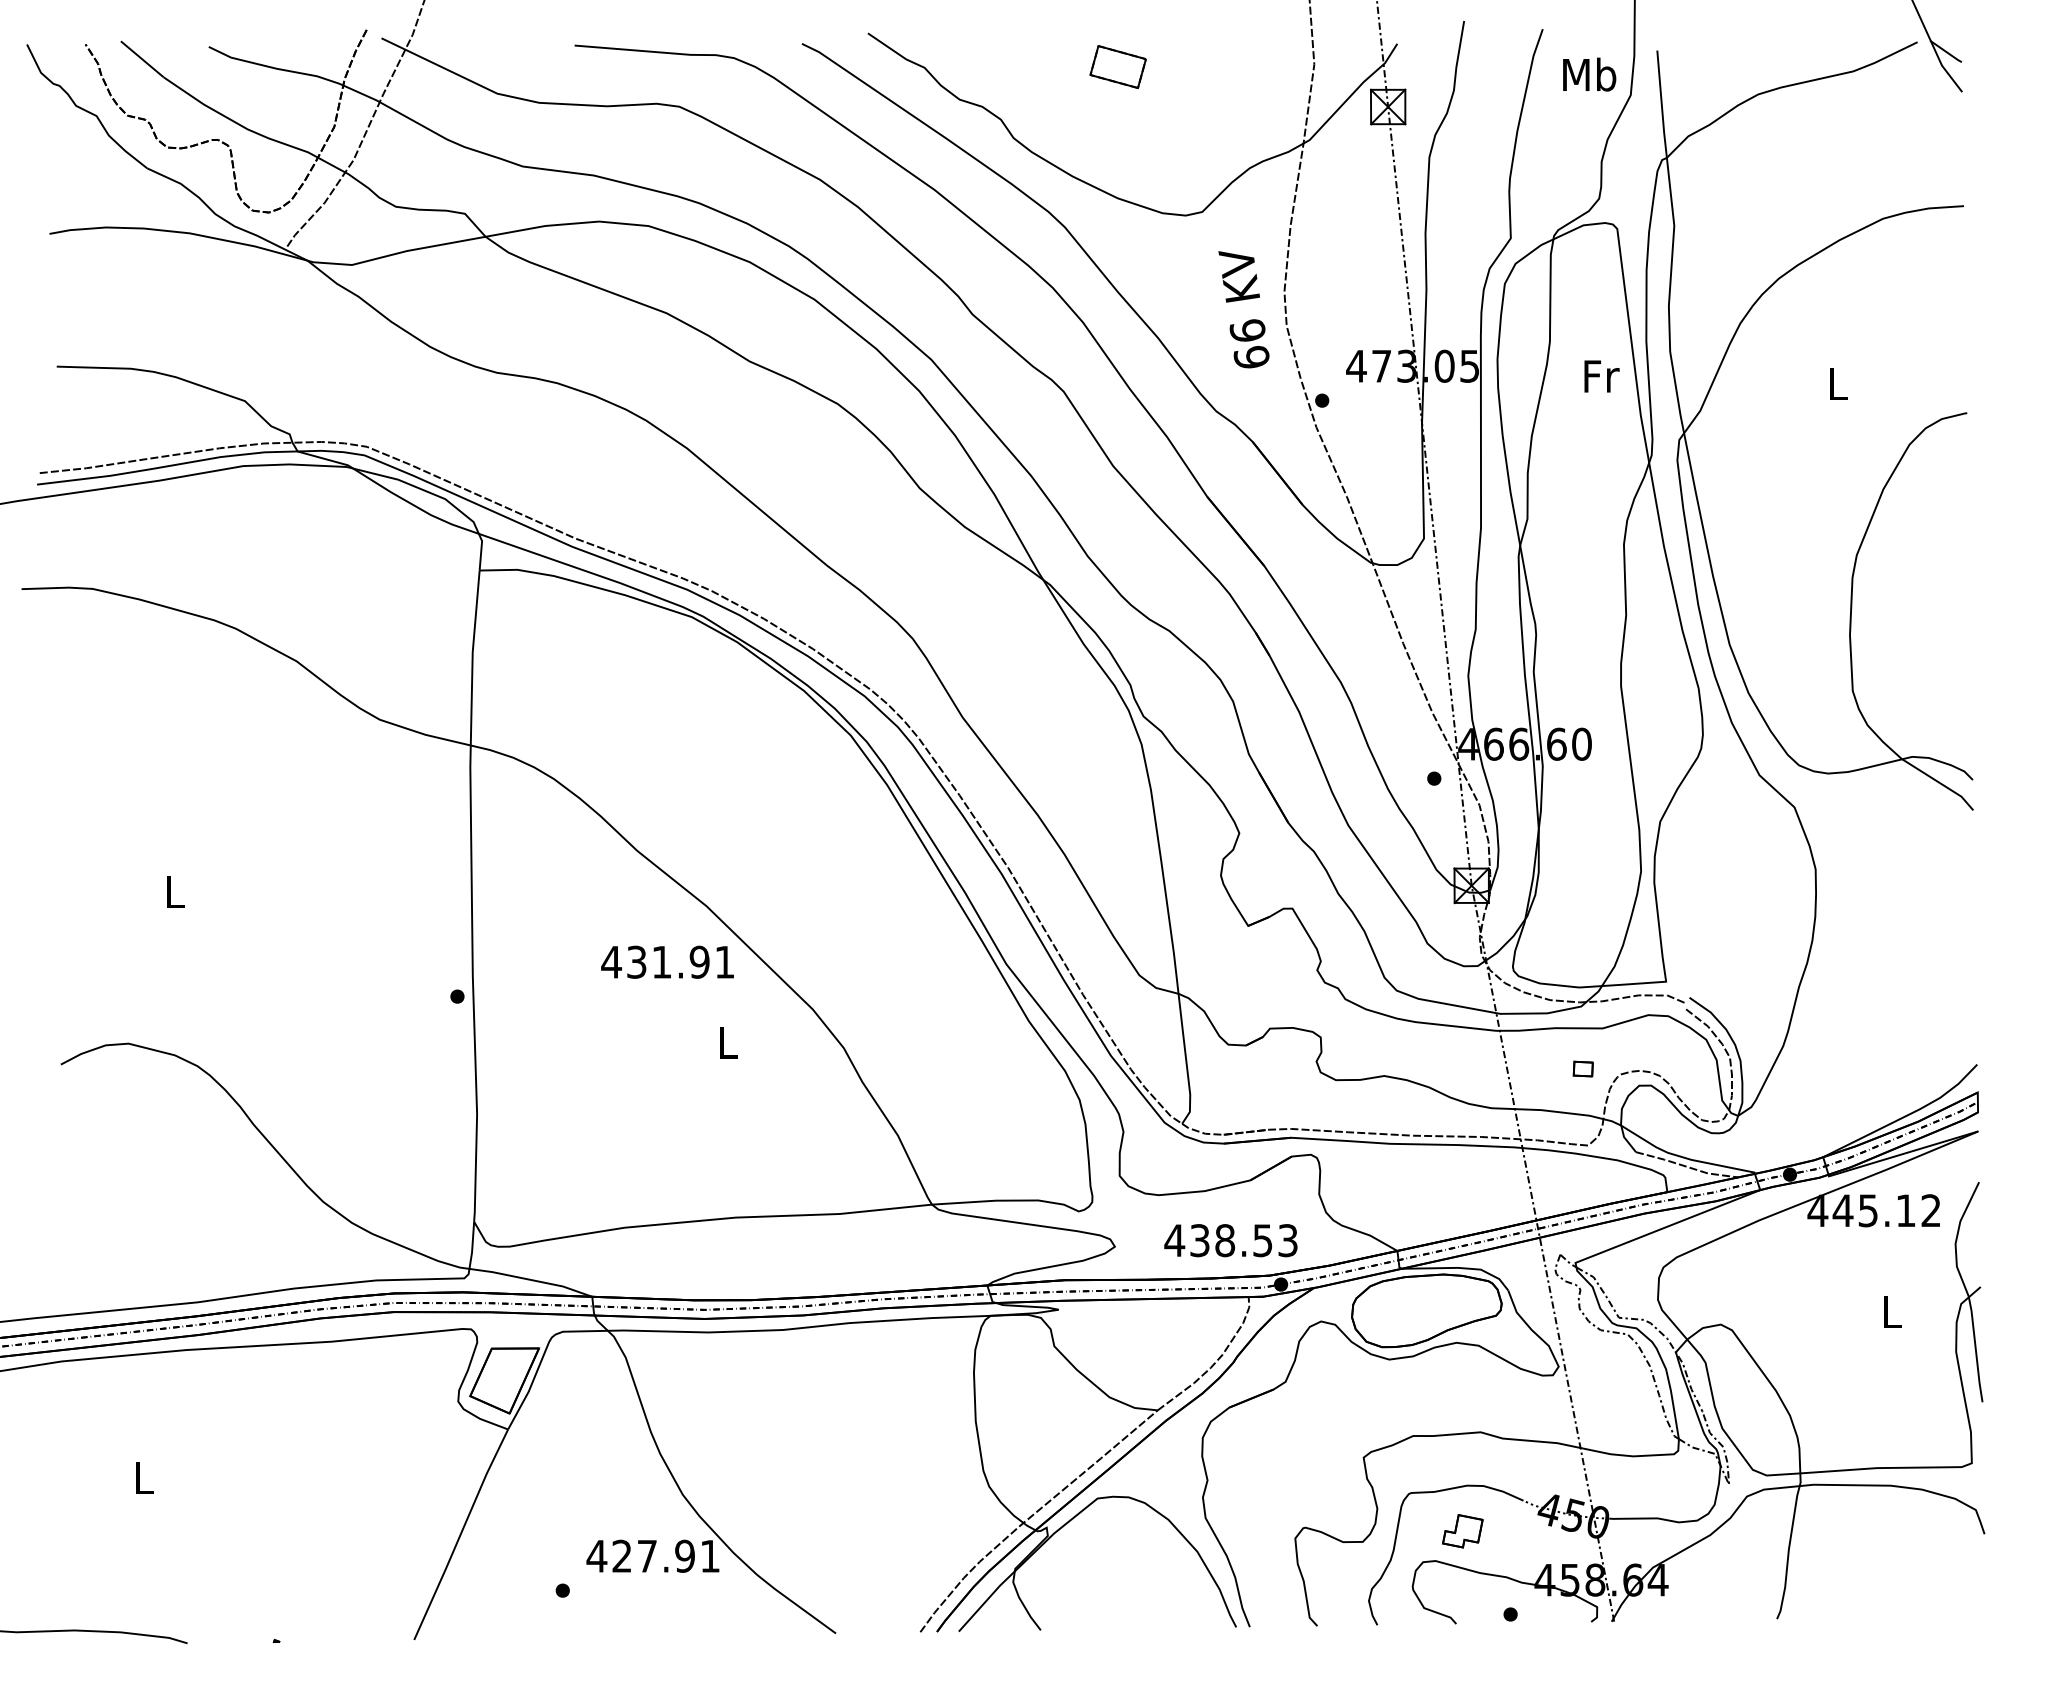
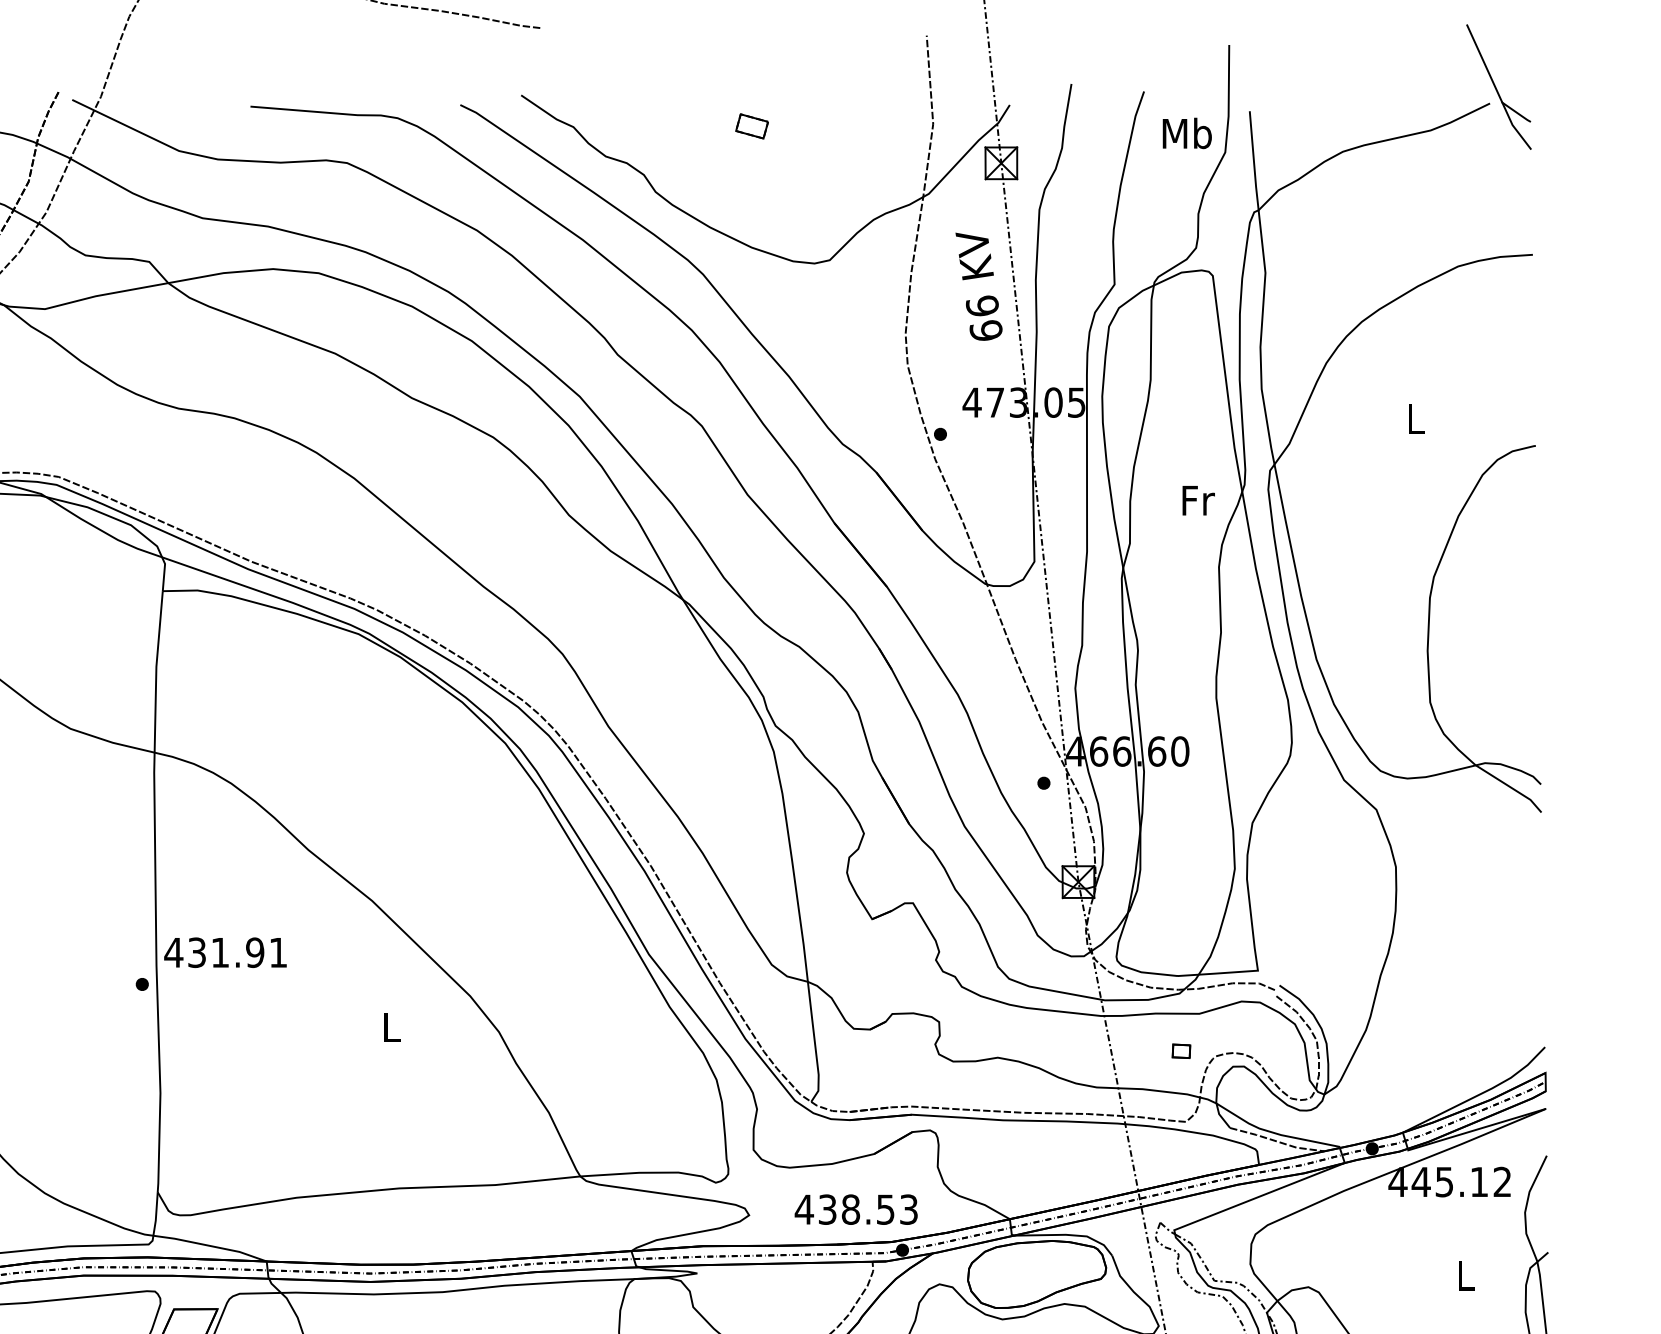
part: (1117, 66) -> (751, 125), size x0.62
text: (1243, 309) -> (978, 286), moved
text: (1601, 376) -> (1198, 500), moved
text: (667, 961) -> (225, 952), moved

